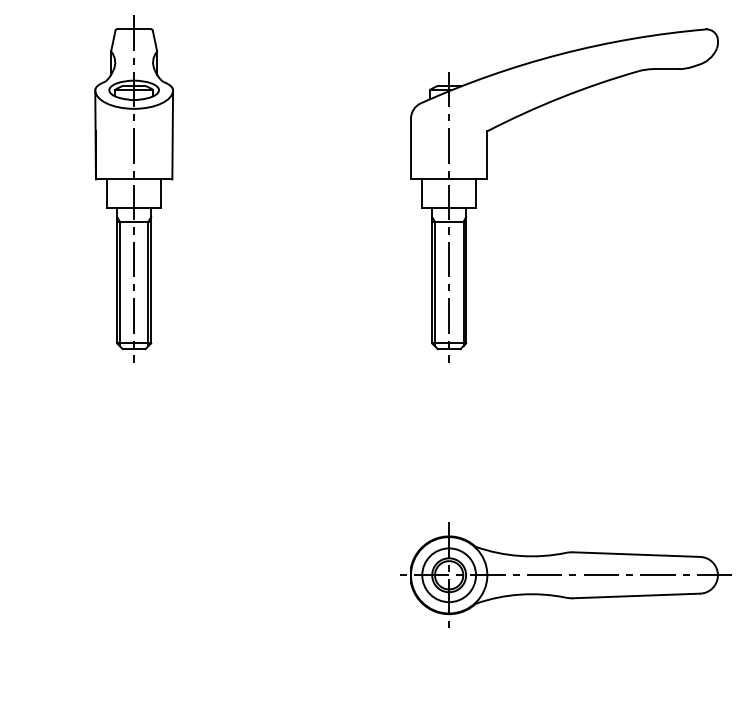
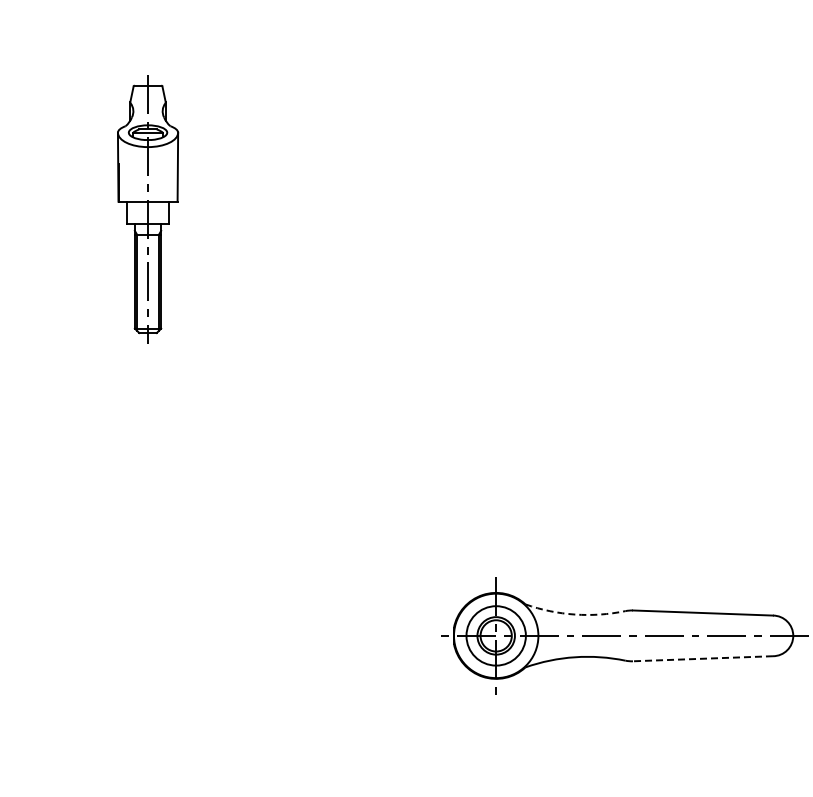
part: (487, 179) -> (538, 198), removed
part: (133, 189) -> (147, 209), size x0.7
arc: (520, 555) -> (575, 614), solid -> dashed
line: (635, 595) -> (702, 658), solid -> dashed

